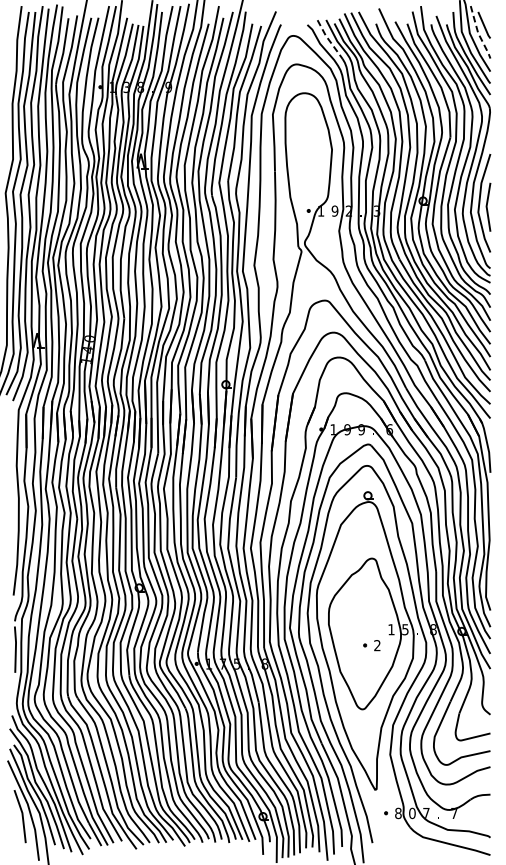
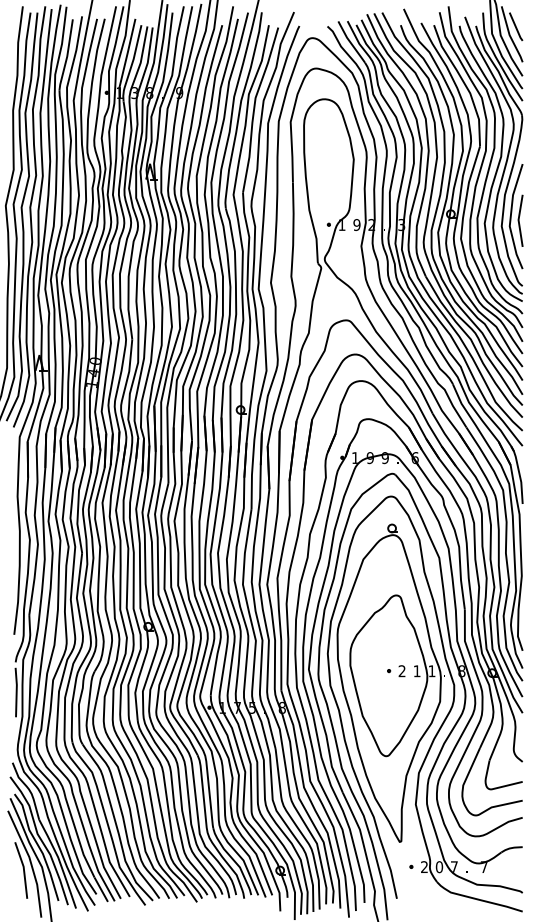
line: (479, 34) -> (510, 36), dashed -> solid
line: (329, 40) -> (351, 43), dashed -> solid
text: (404, 629) -> (431, 671), 5 -> 1
part: (372, 645) -> (396, 671), moved
text: (398, 813) -> (424, 867), 8 -> 2

